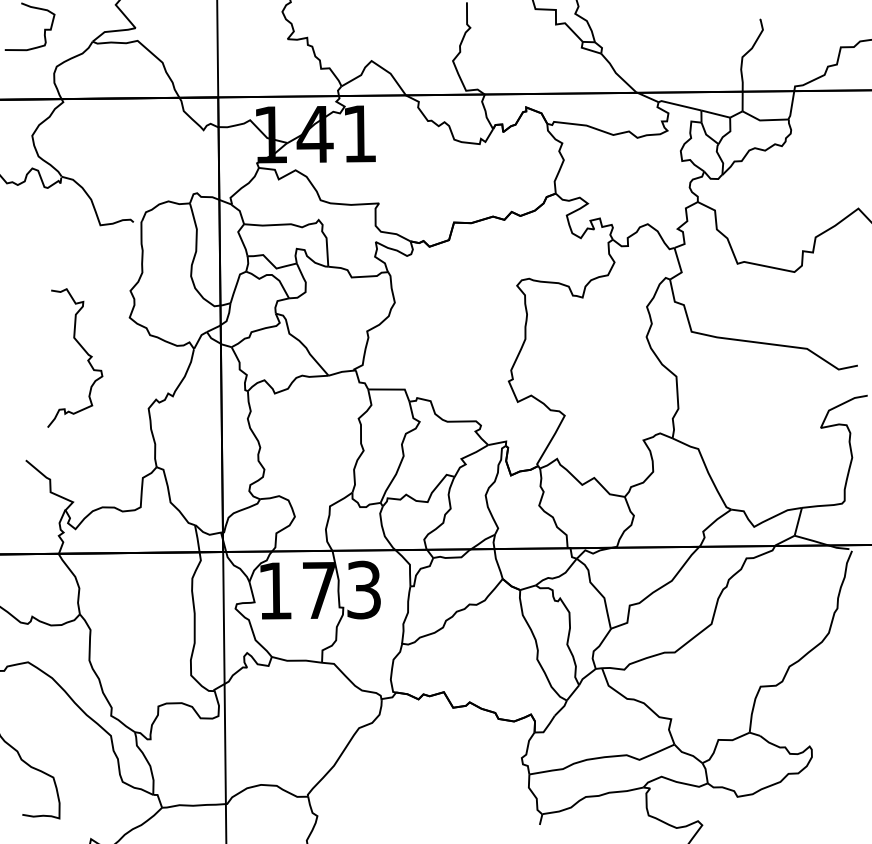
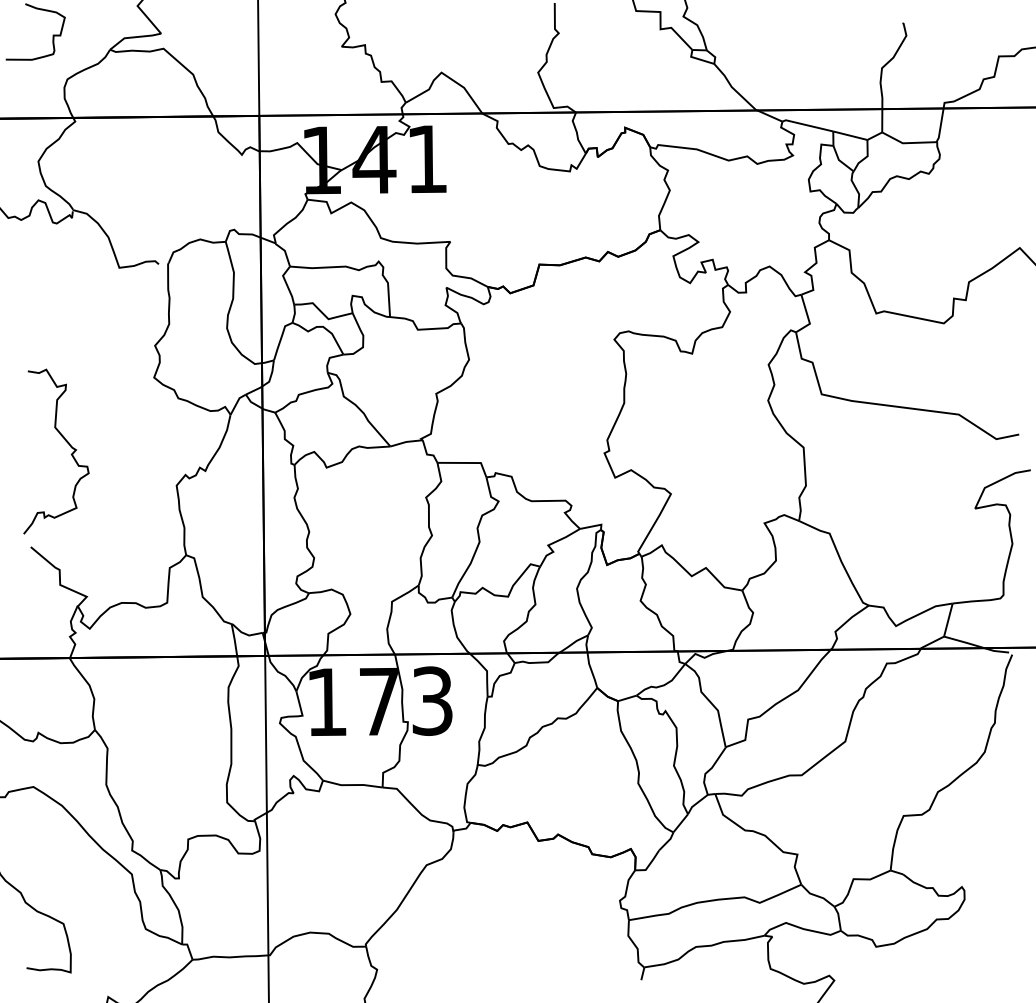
curve: (82, 349) -> (65, 441), moved

